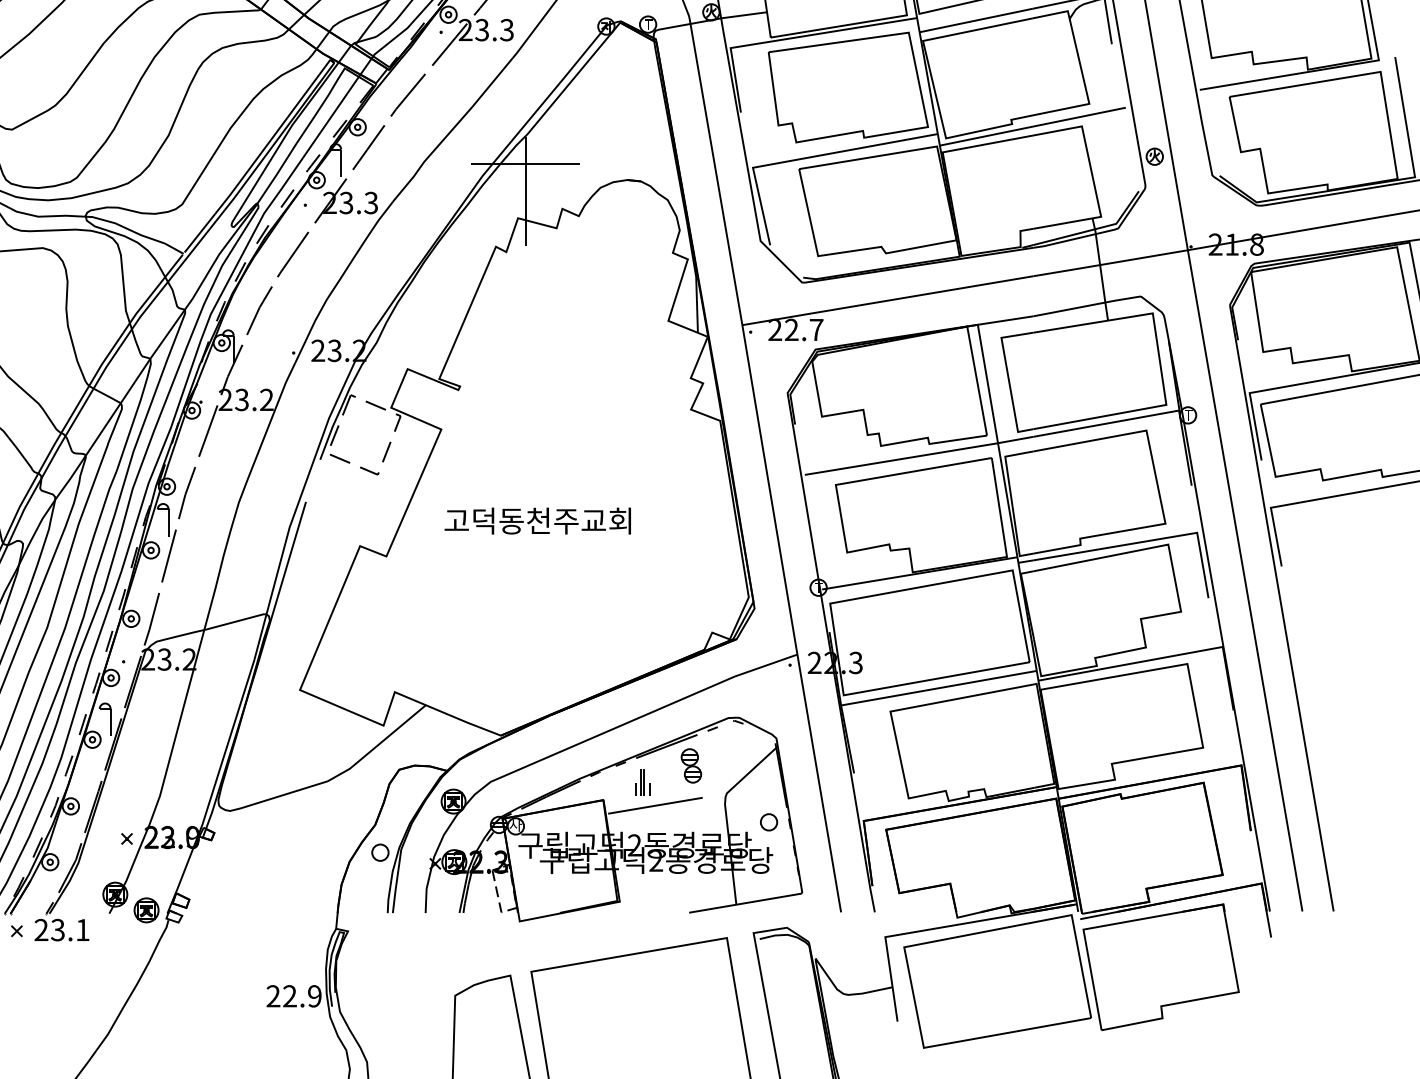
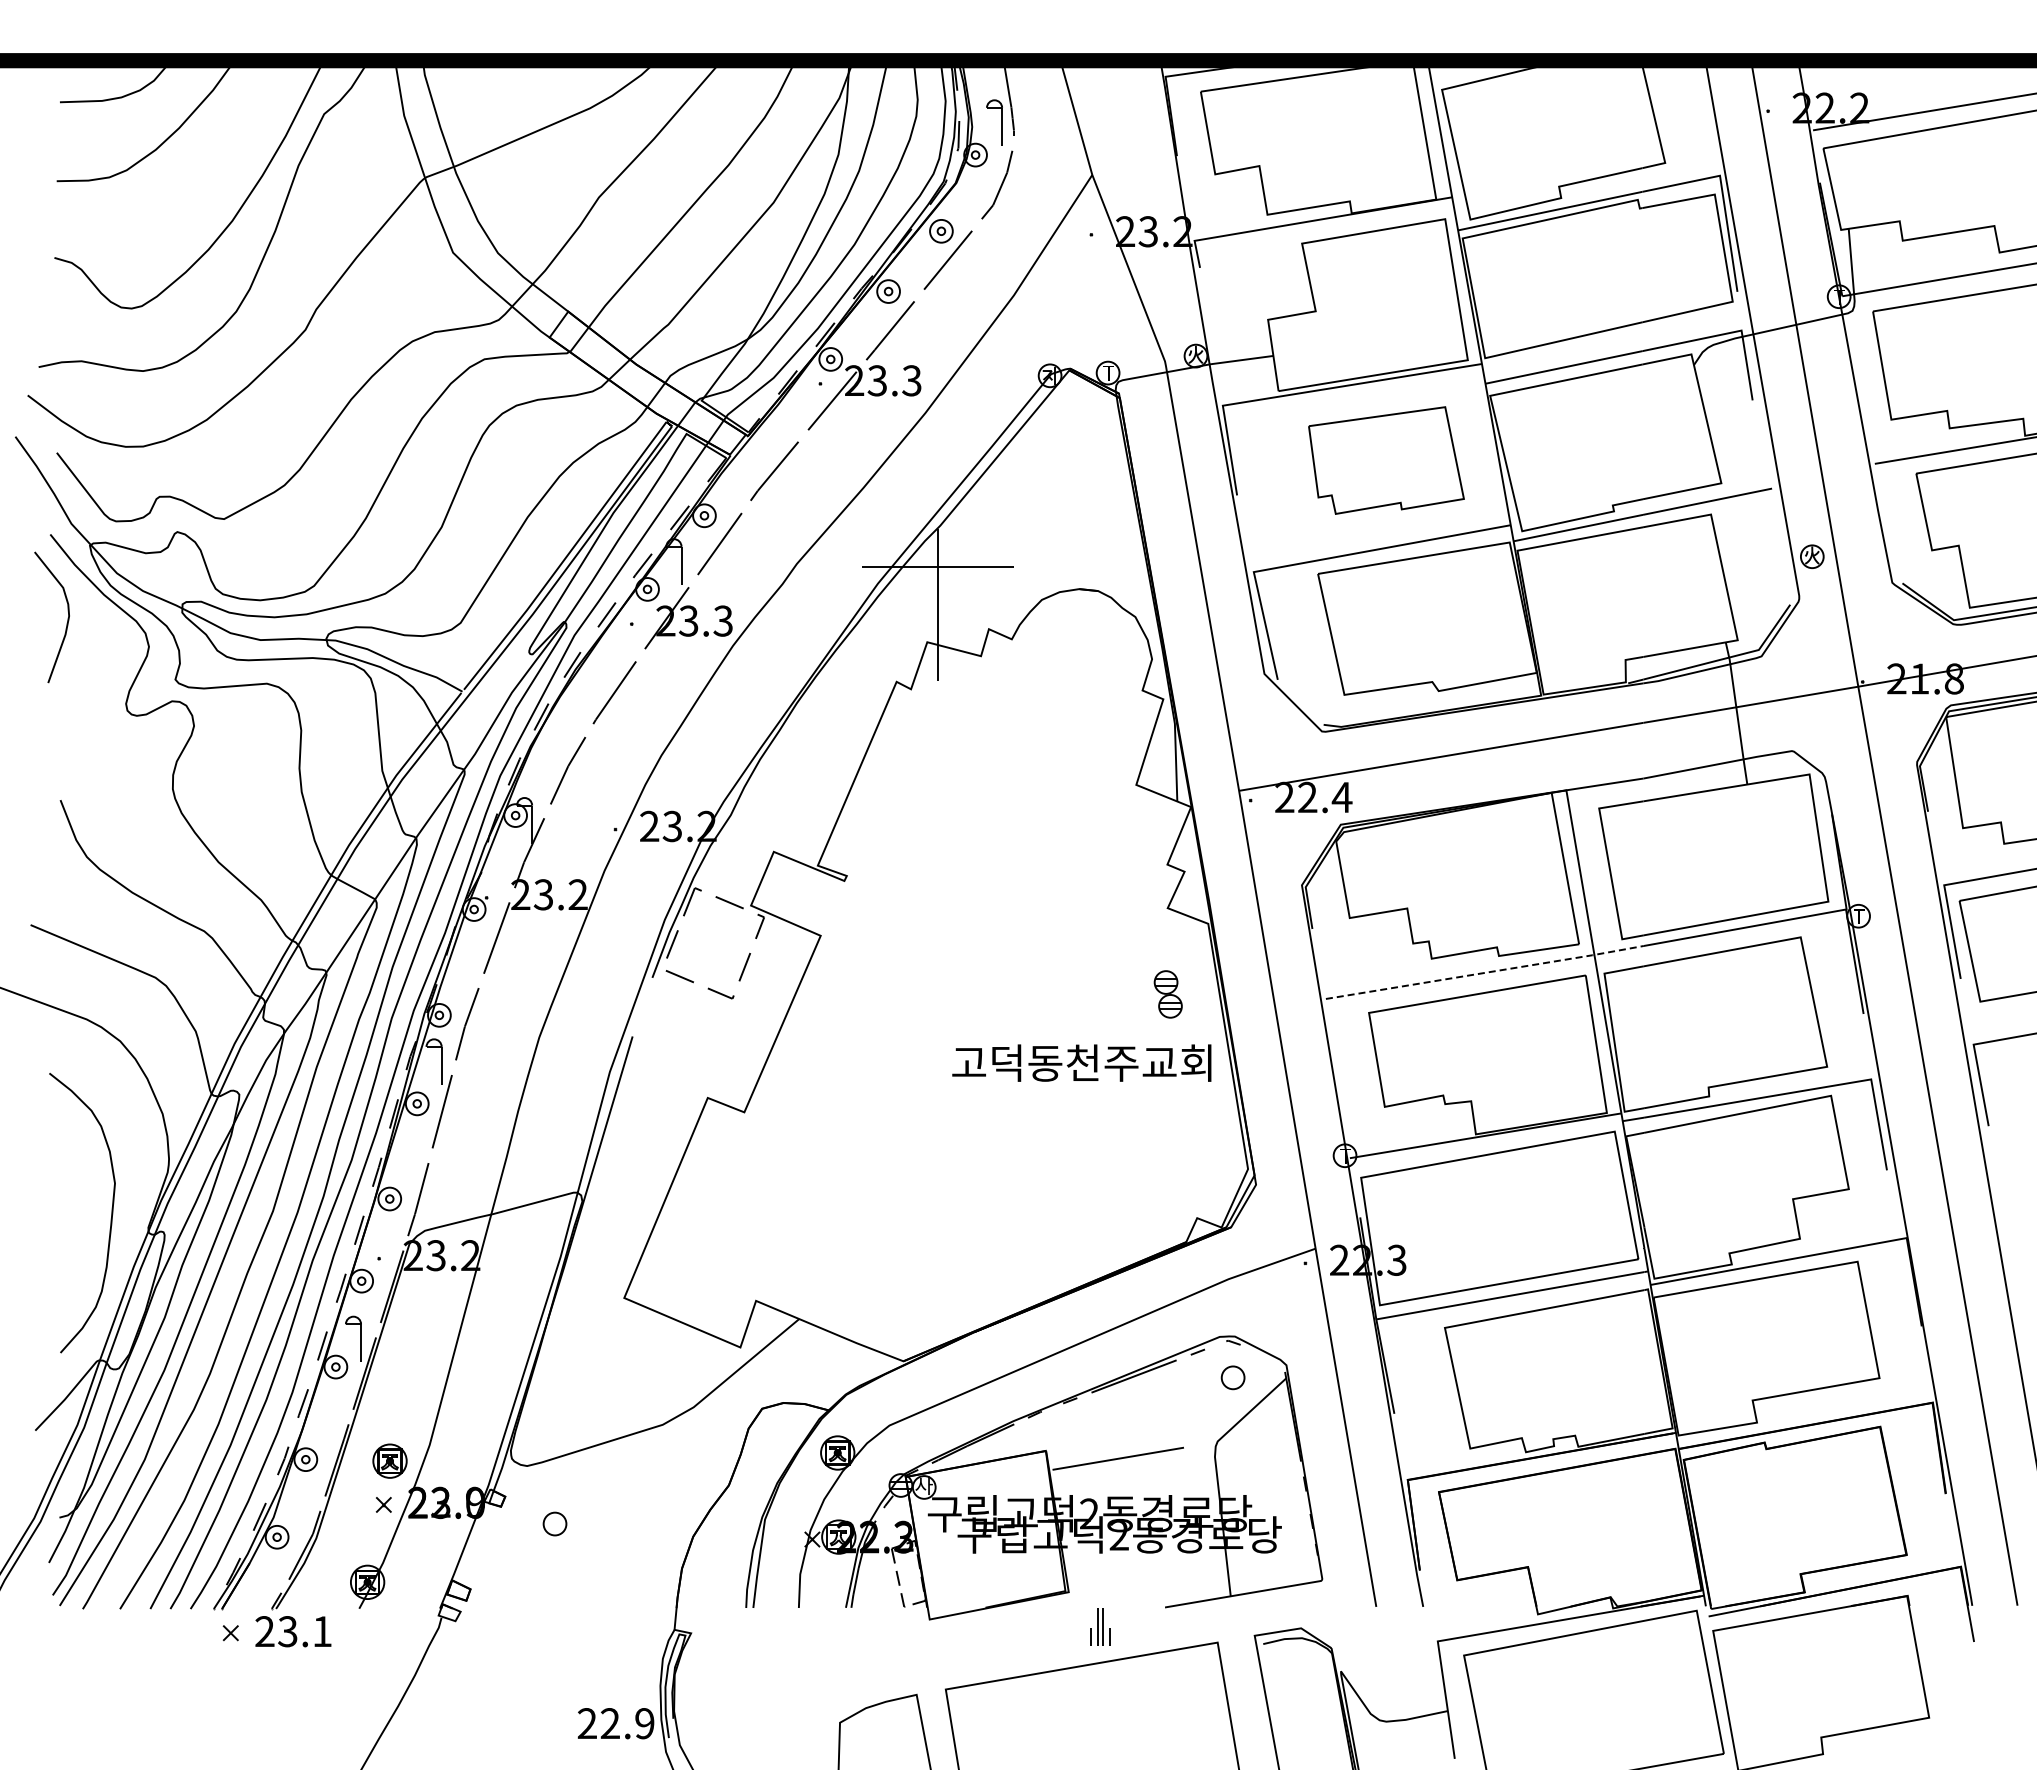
part: (848, 87) -> (1386, 460), size x0.7
text: (816, 329) -> (1341, 797), 22.7 -> 22.4
line: (920, 455) -> (1486, 972), solid -> dashed
text: (537, 520) -> (1081, 1062), moved
part: (690, 765) -> (1167, 994), moved
part: (642, 781) -> (1100, 1626), moved
part: (768, 822) -> (1232, 1377), moved
part: (380, 852) -> (554, 1523), moved
part: (146, 909) -> (389, 1460), moved

